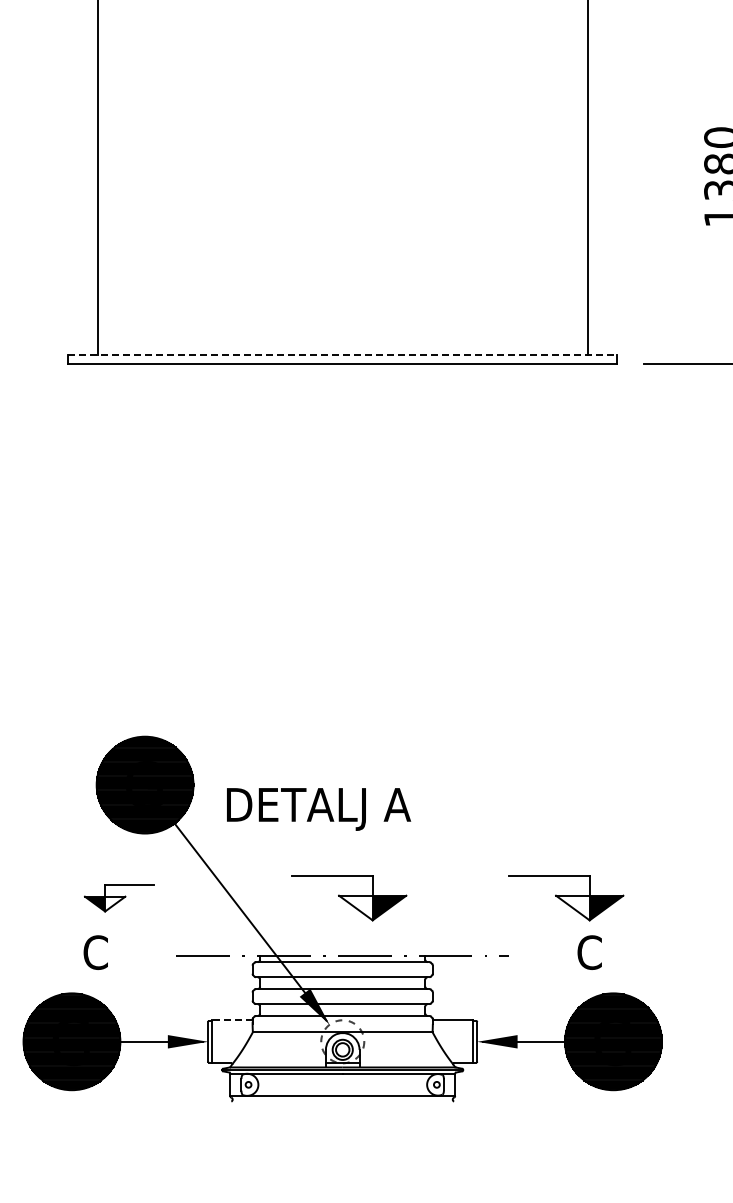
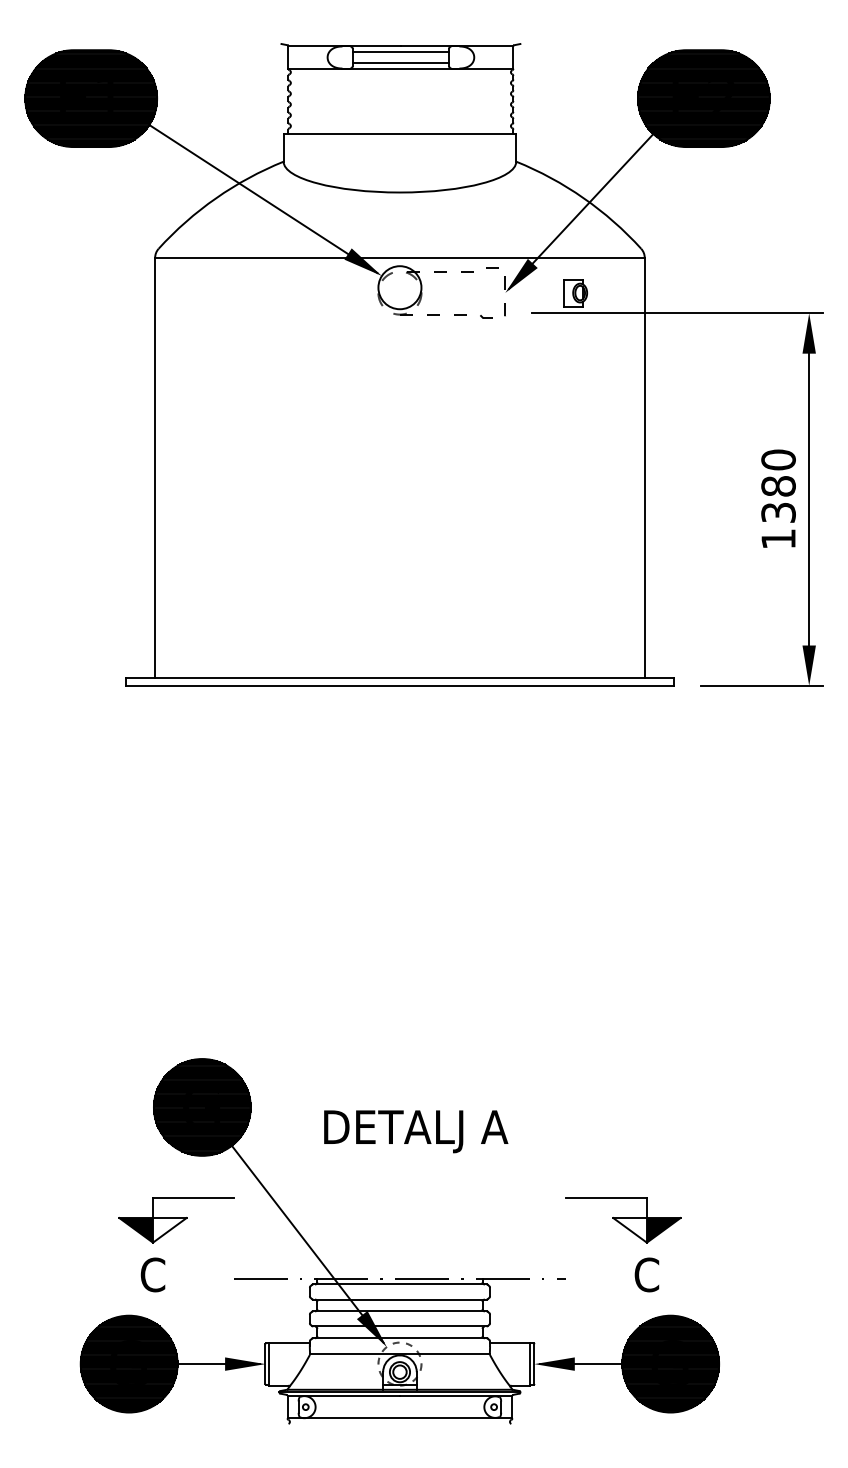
line: (343, 355) -> (400, 677), dashed -> solid
text: (319, 809) -> (416, 1131), moved
part: (119, 898) -> (176, 1220), size x1.67
part: (349, 898) -> (406, 1220), removed
line: (232, 1020) -> (289, 1342), dashed -> solid

